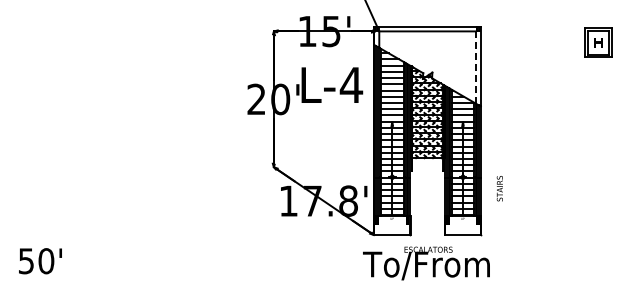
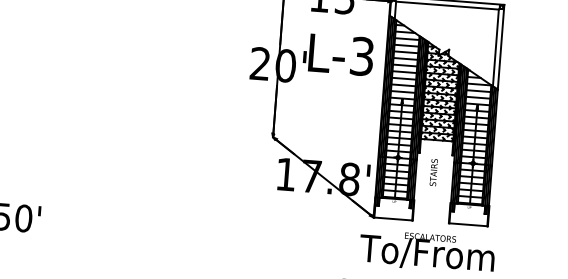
line: (476, 68) -> (496, 49), dashed -> solid
text: (351, 84) -> (362, 55), L-4 -> L-3
text: (499, 188) -> (433, 172), moved

